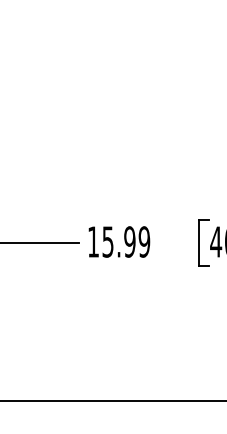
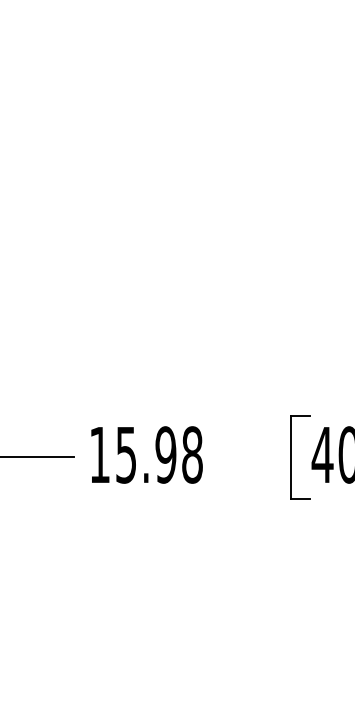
text: (144, 241) -> (192, 454), 15.99 -> 15.98

